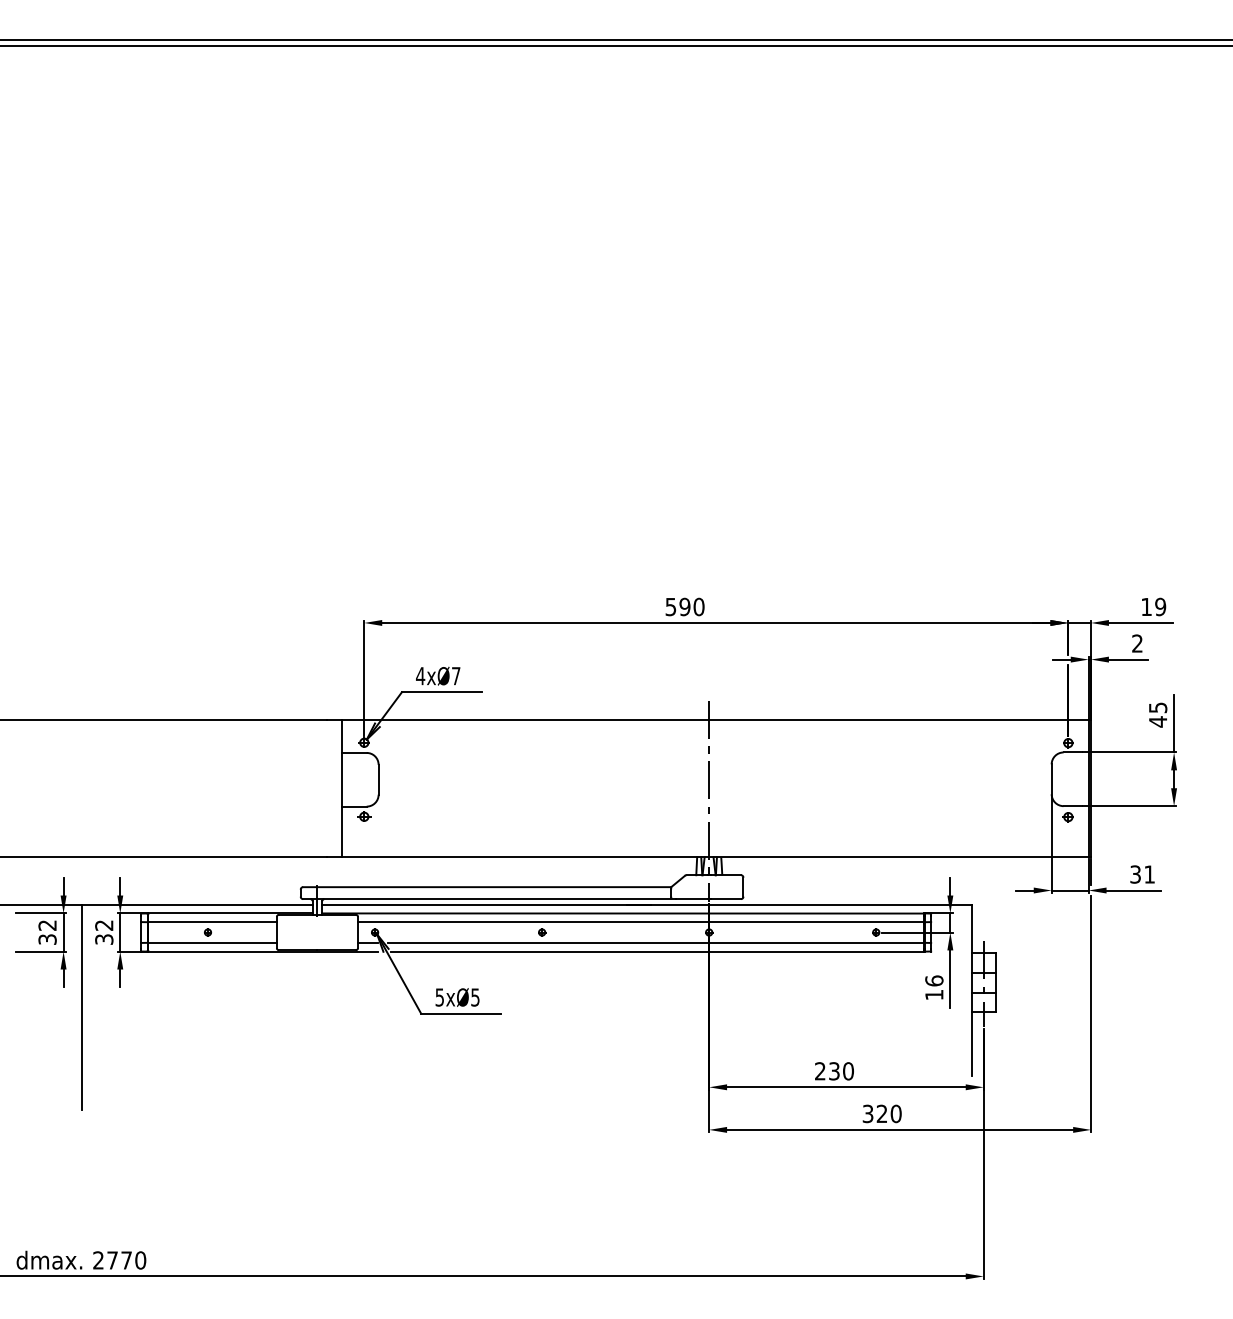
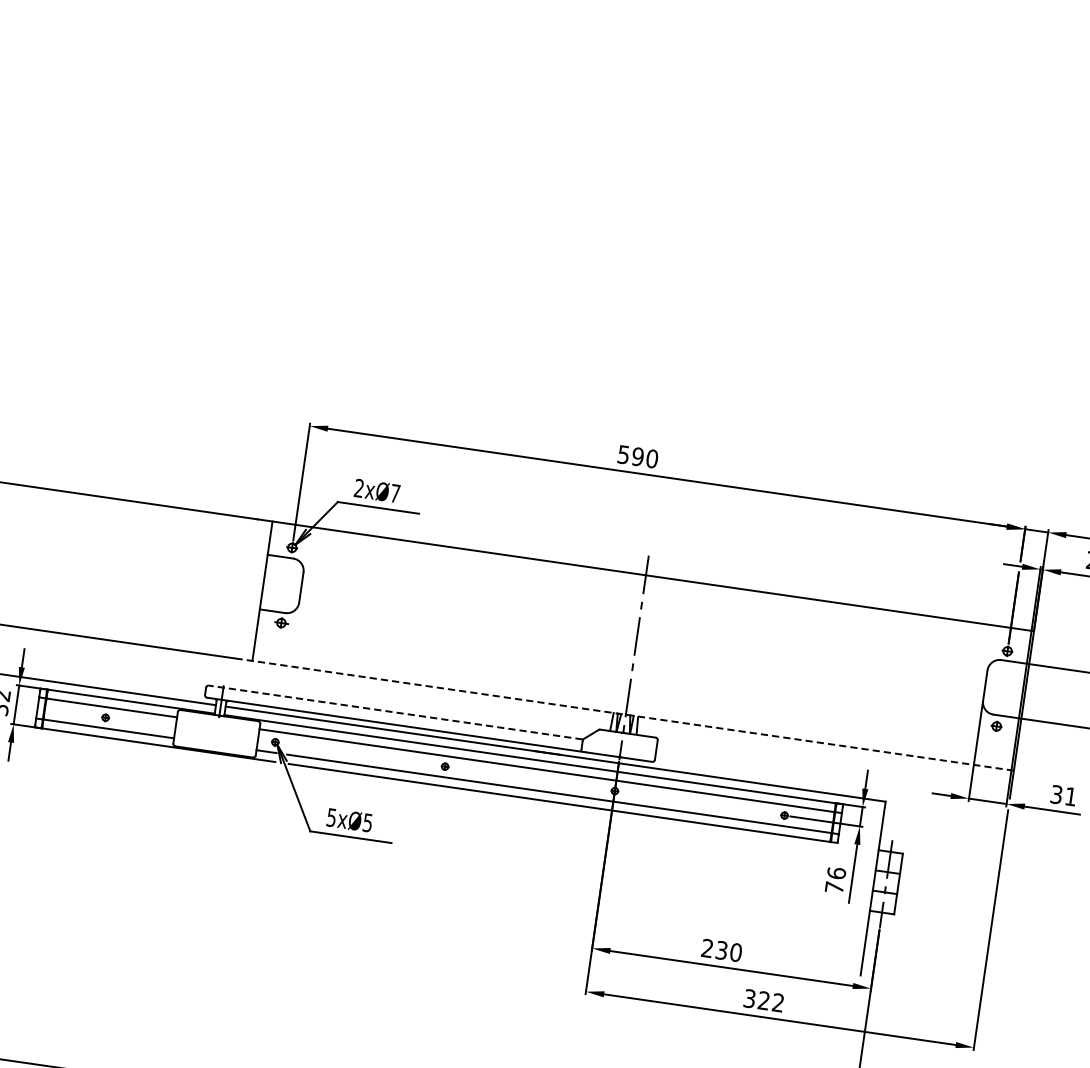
text: (420, 676) -> (359, 488), 4xØ7 -> 2xØ7
line: (709, 857) -> (626, 714), solid -> dashed
line: (486, 887) -> (395, 712), solid -> dashed
text: (934, 995) -> (834, 888), 16 -> 76
text: (895, 1113) -> (777, 1002), 320 -> 322

